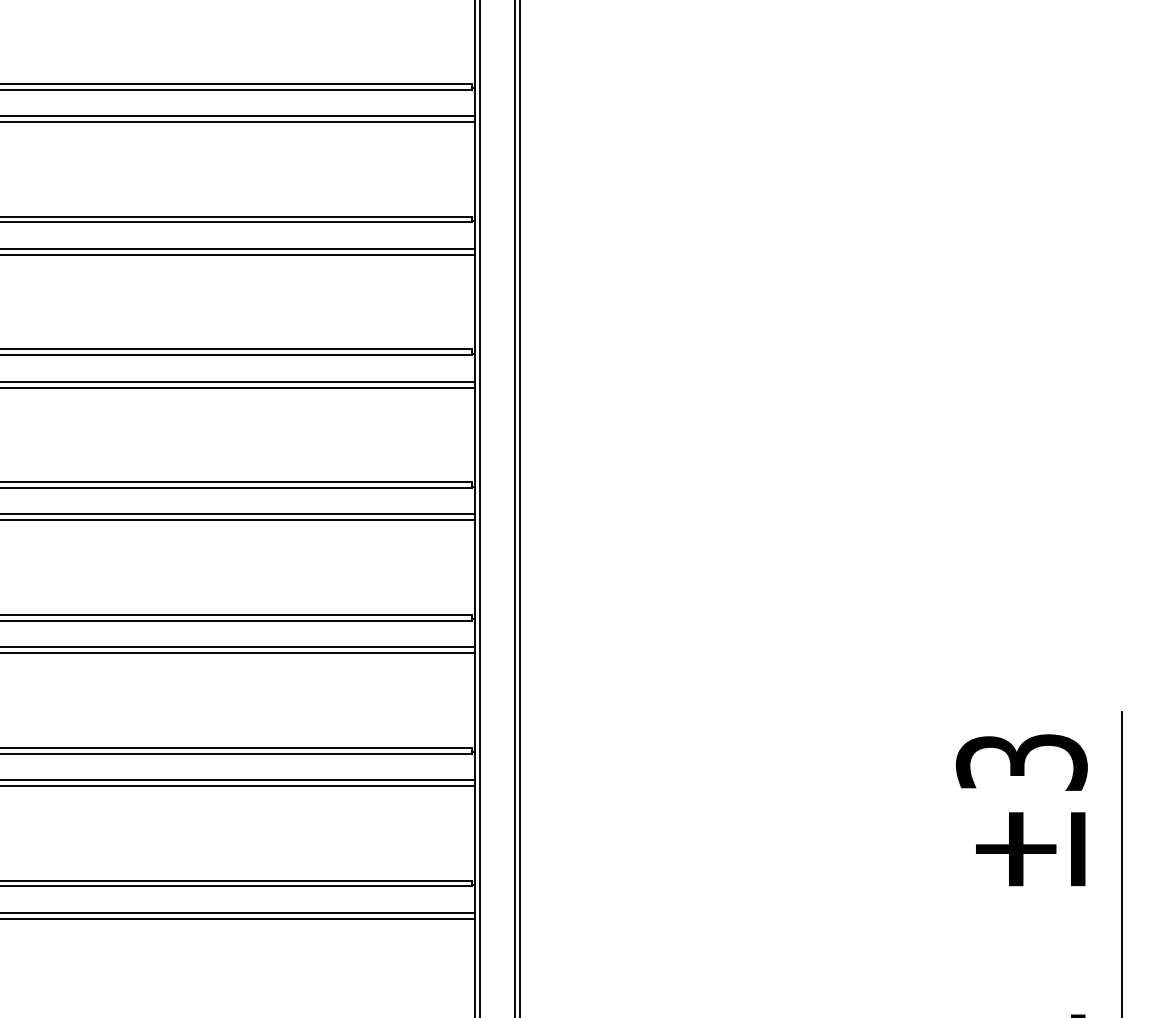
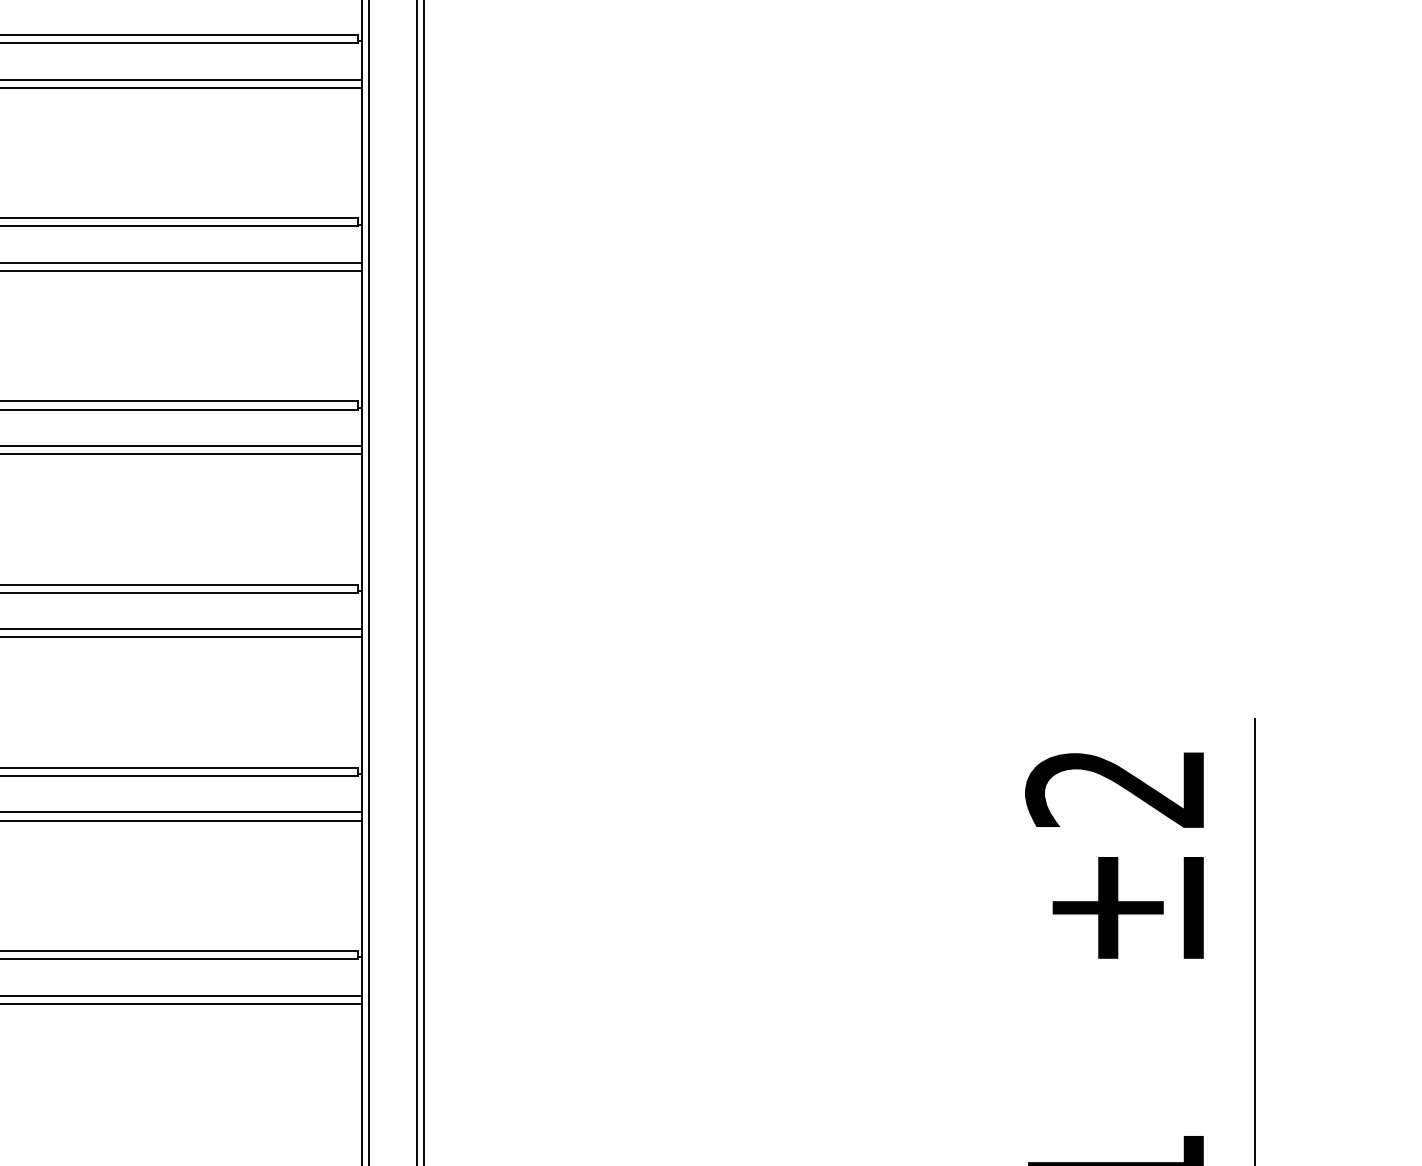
text: (1021, 762) -> (1115, 788), ±3 -> ±2

